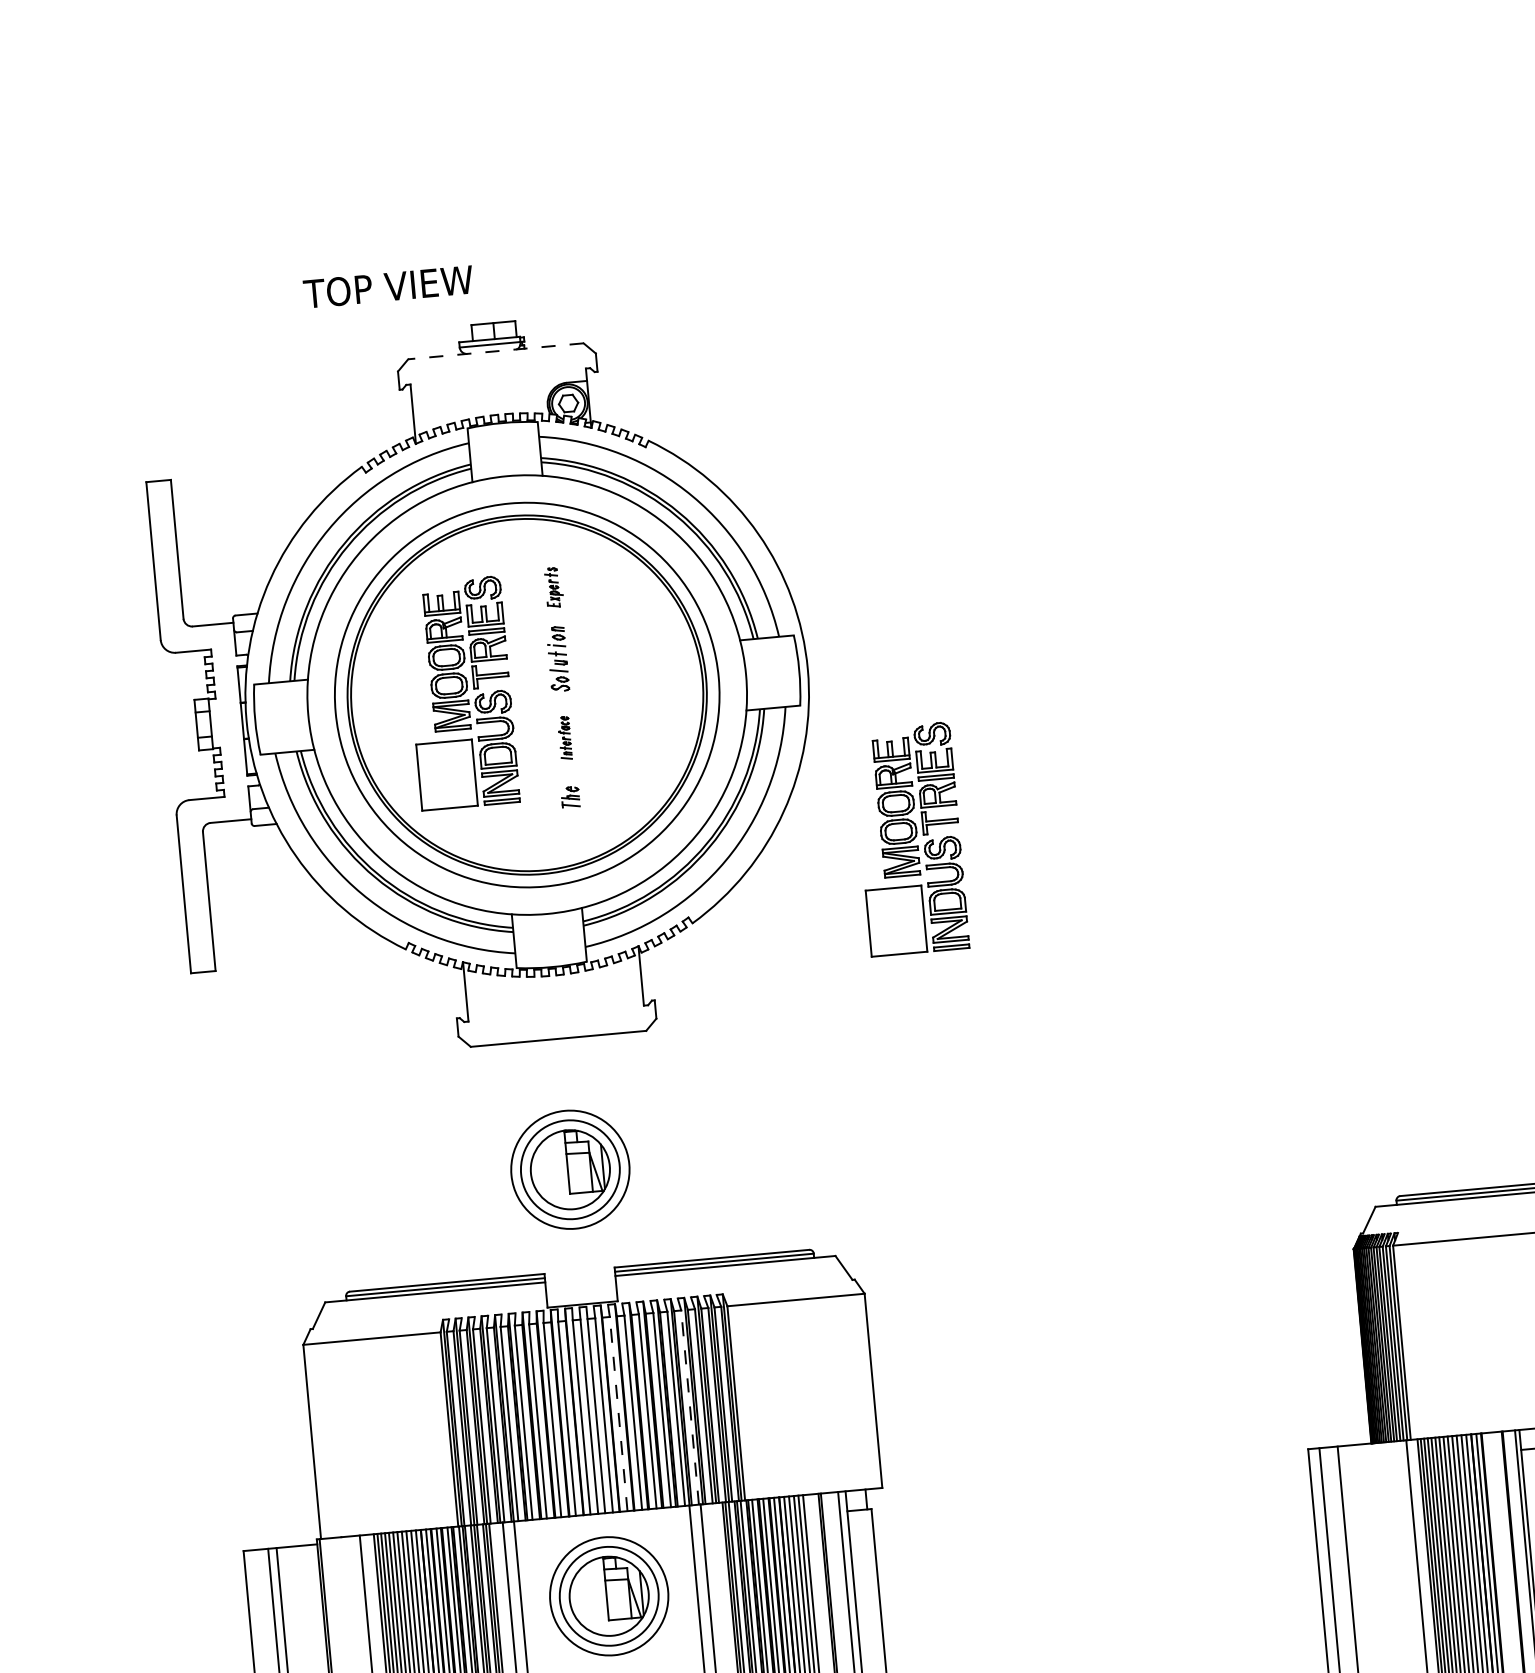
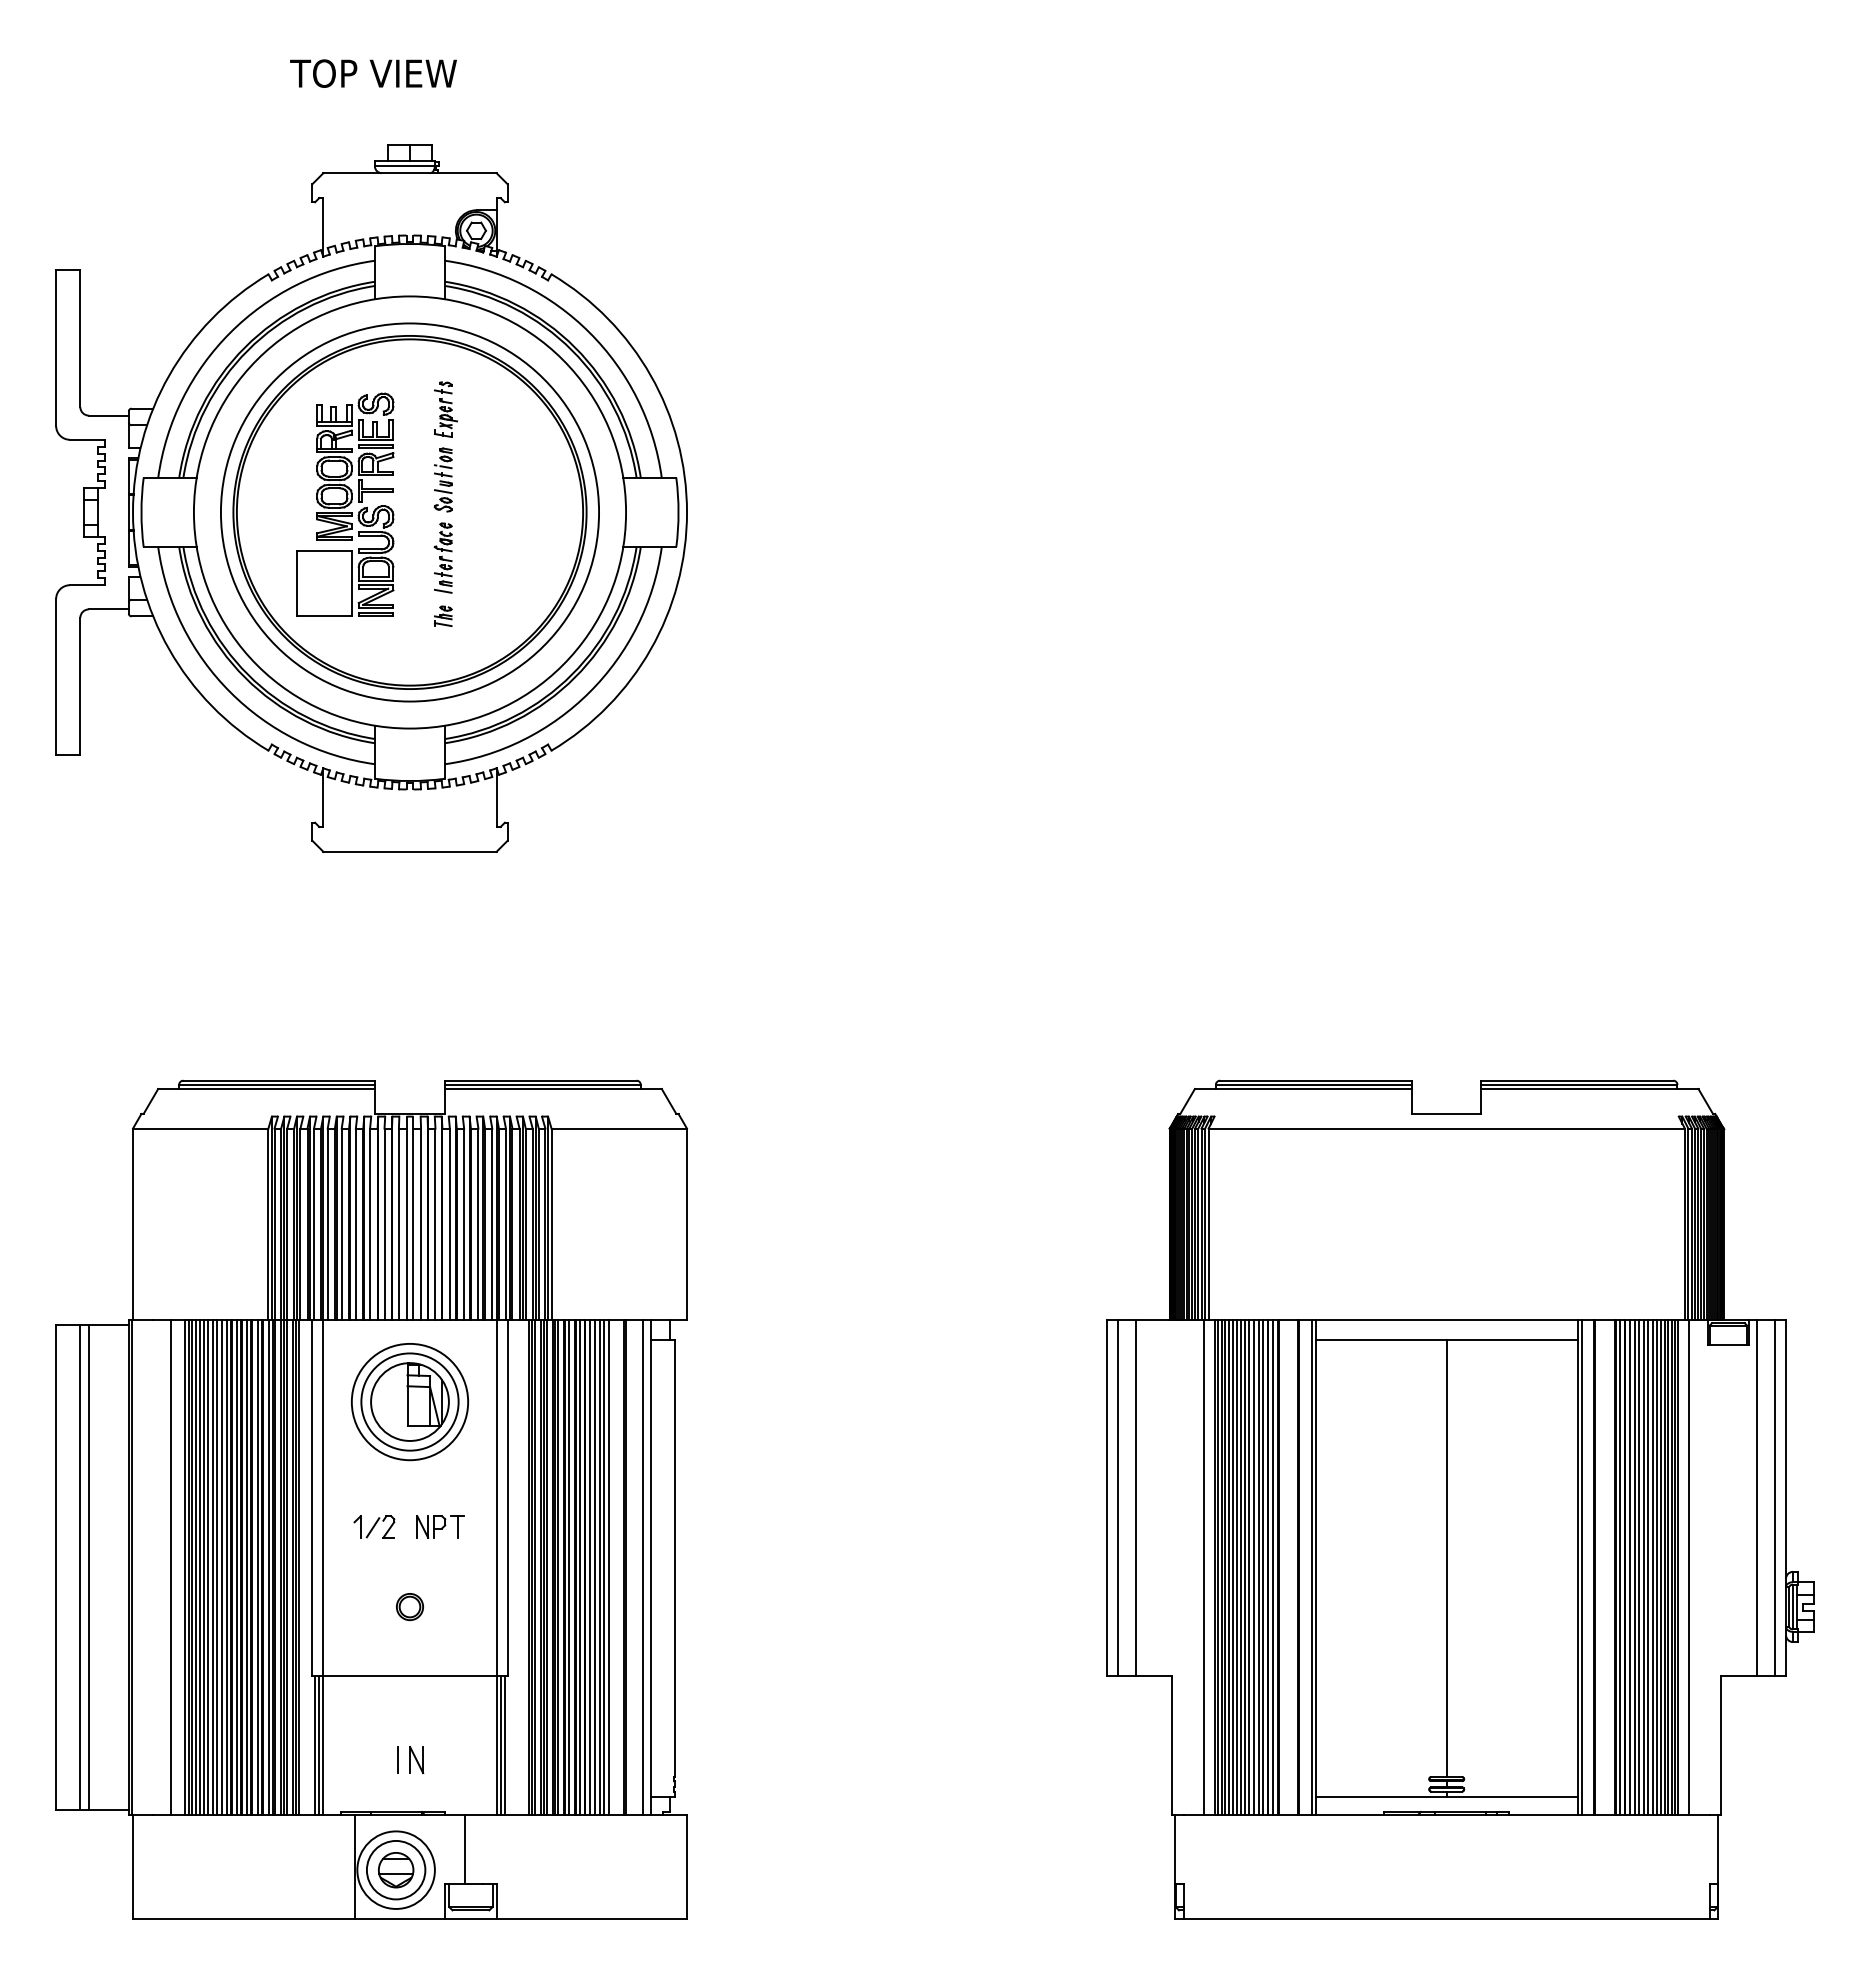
text: (388, 286) -> (373, 73), moved
line: (496, 351) -> (410, 173), dashed -> solid
part: (553, 587) -> (445, 409), size x1.43
part: (564, 737) -> (442, 557), size x1.67
part: (910, 838) -> (772, 687), removed
part: (569, 1170) -> (409, 981), removed
line: (689, 1407) -> (505, 1224), dashed -> solid
line: (618, 1414) -> (435, 1224), dashed -> solid

